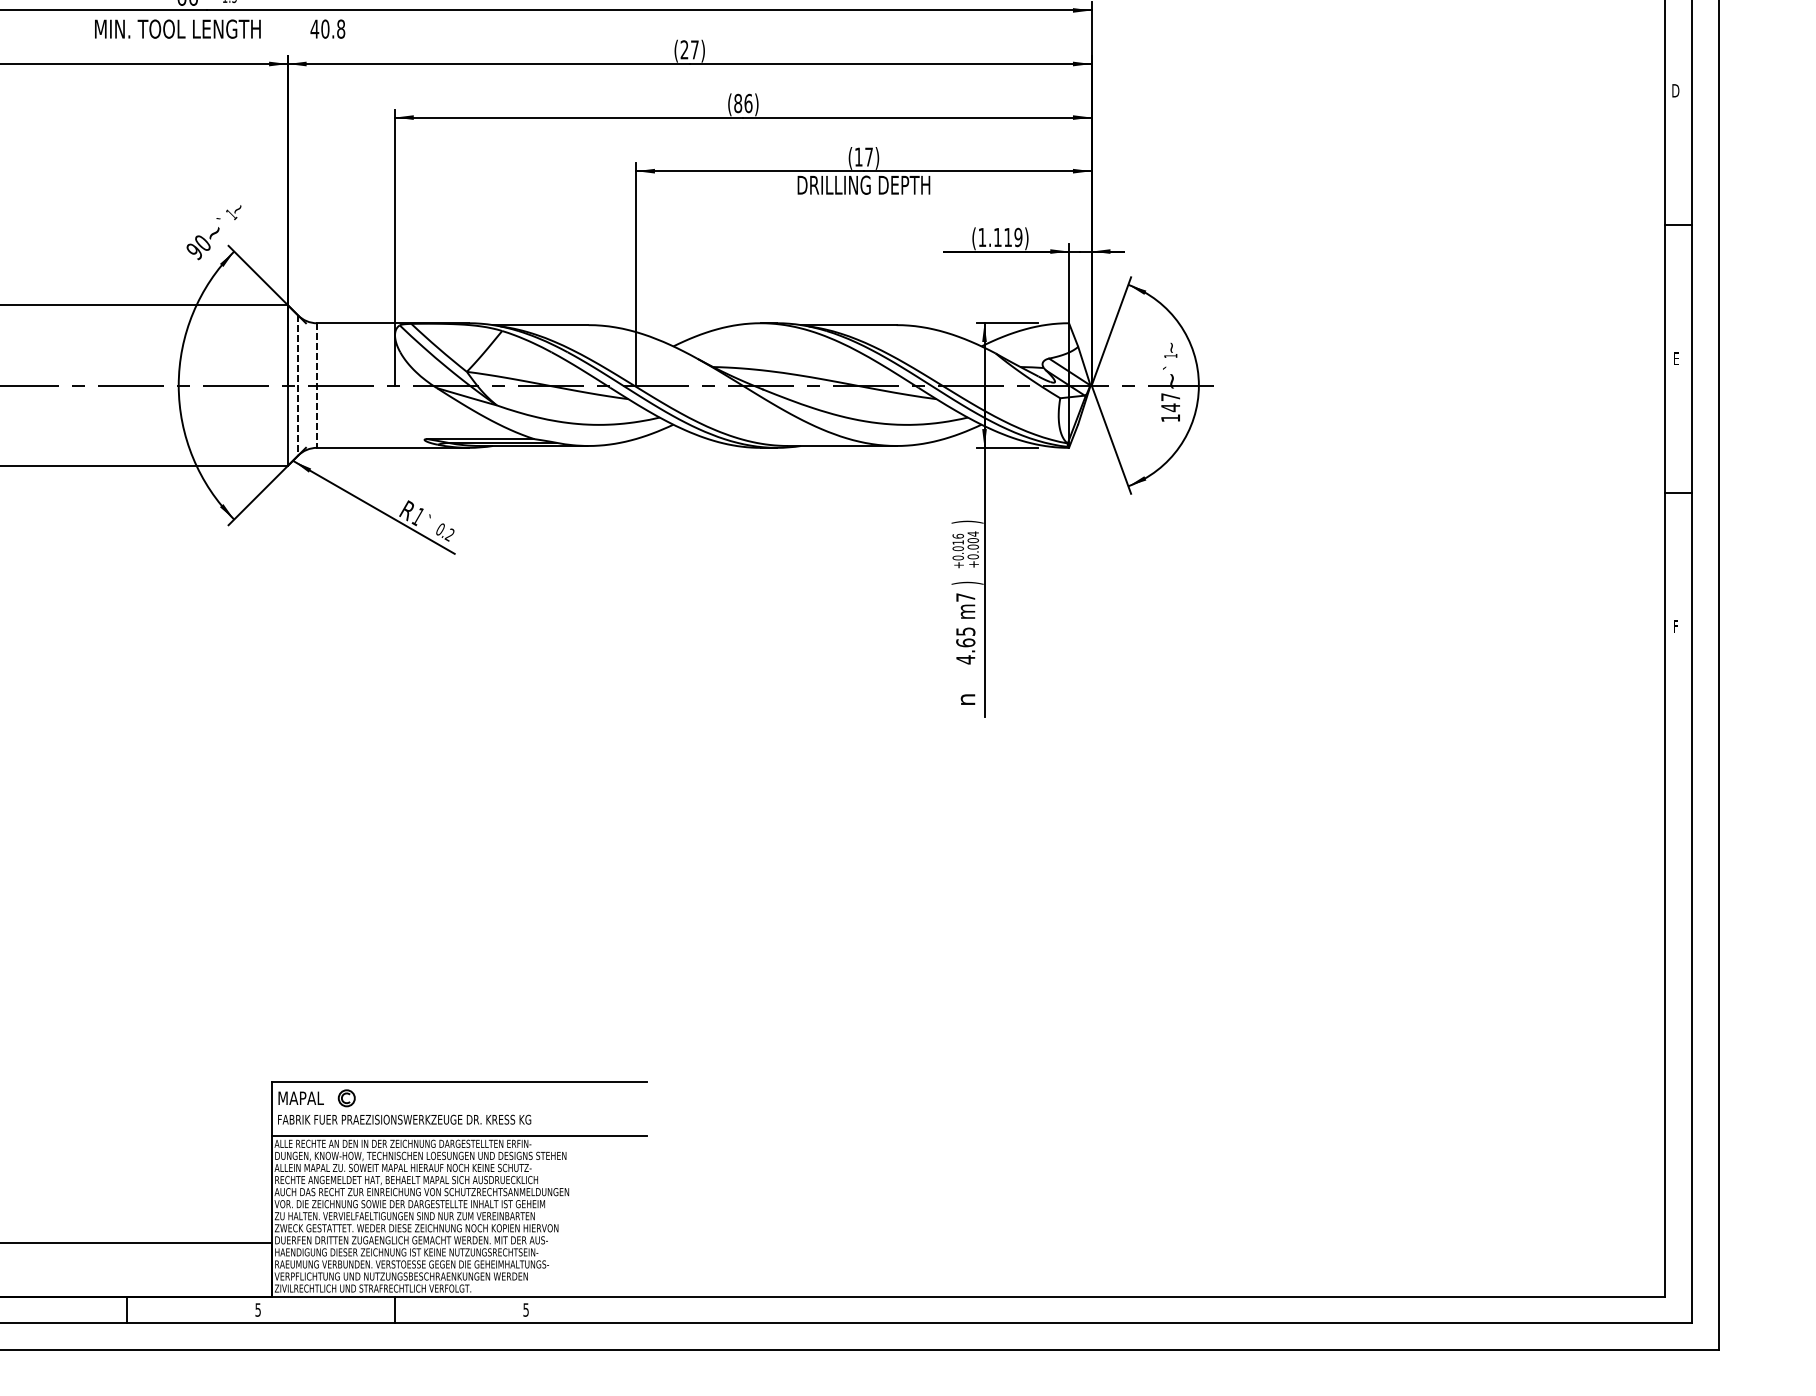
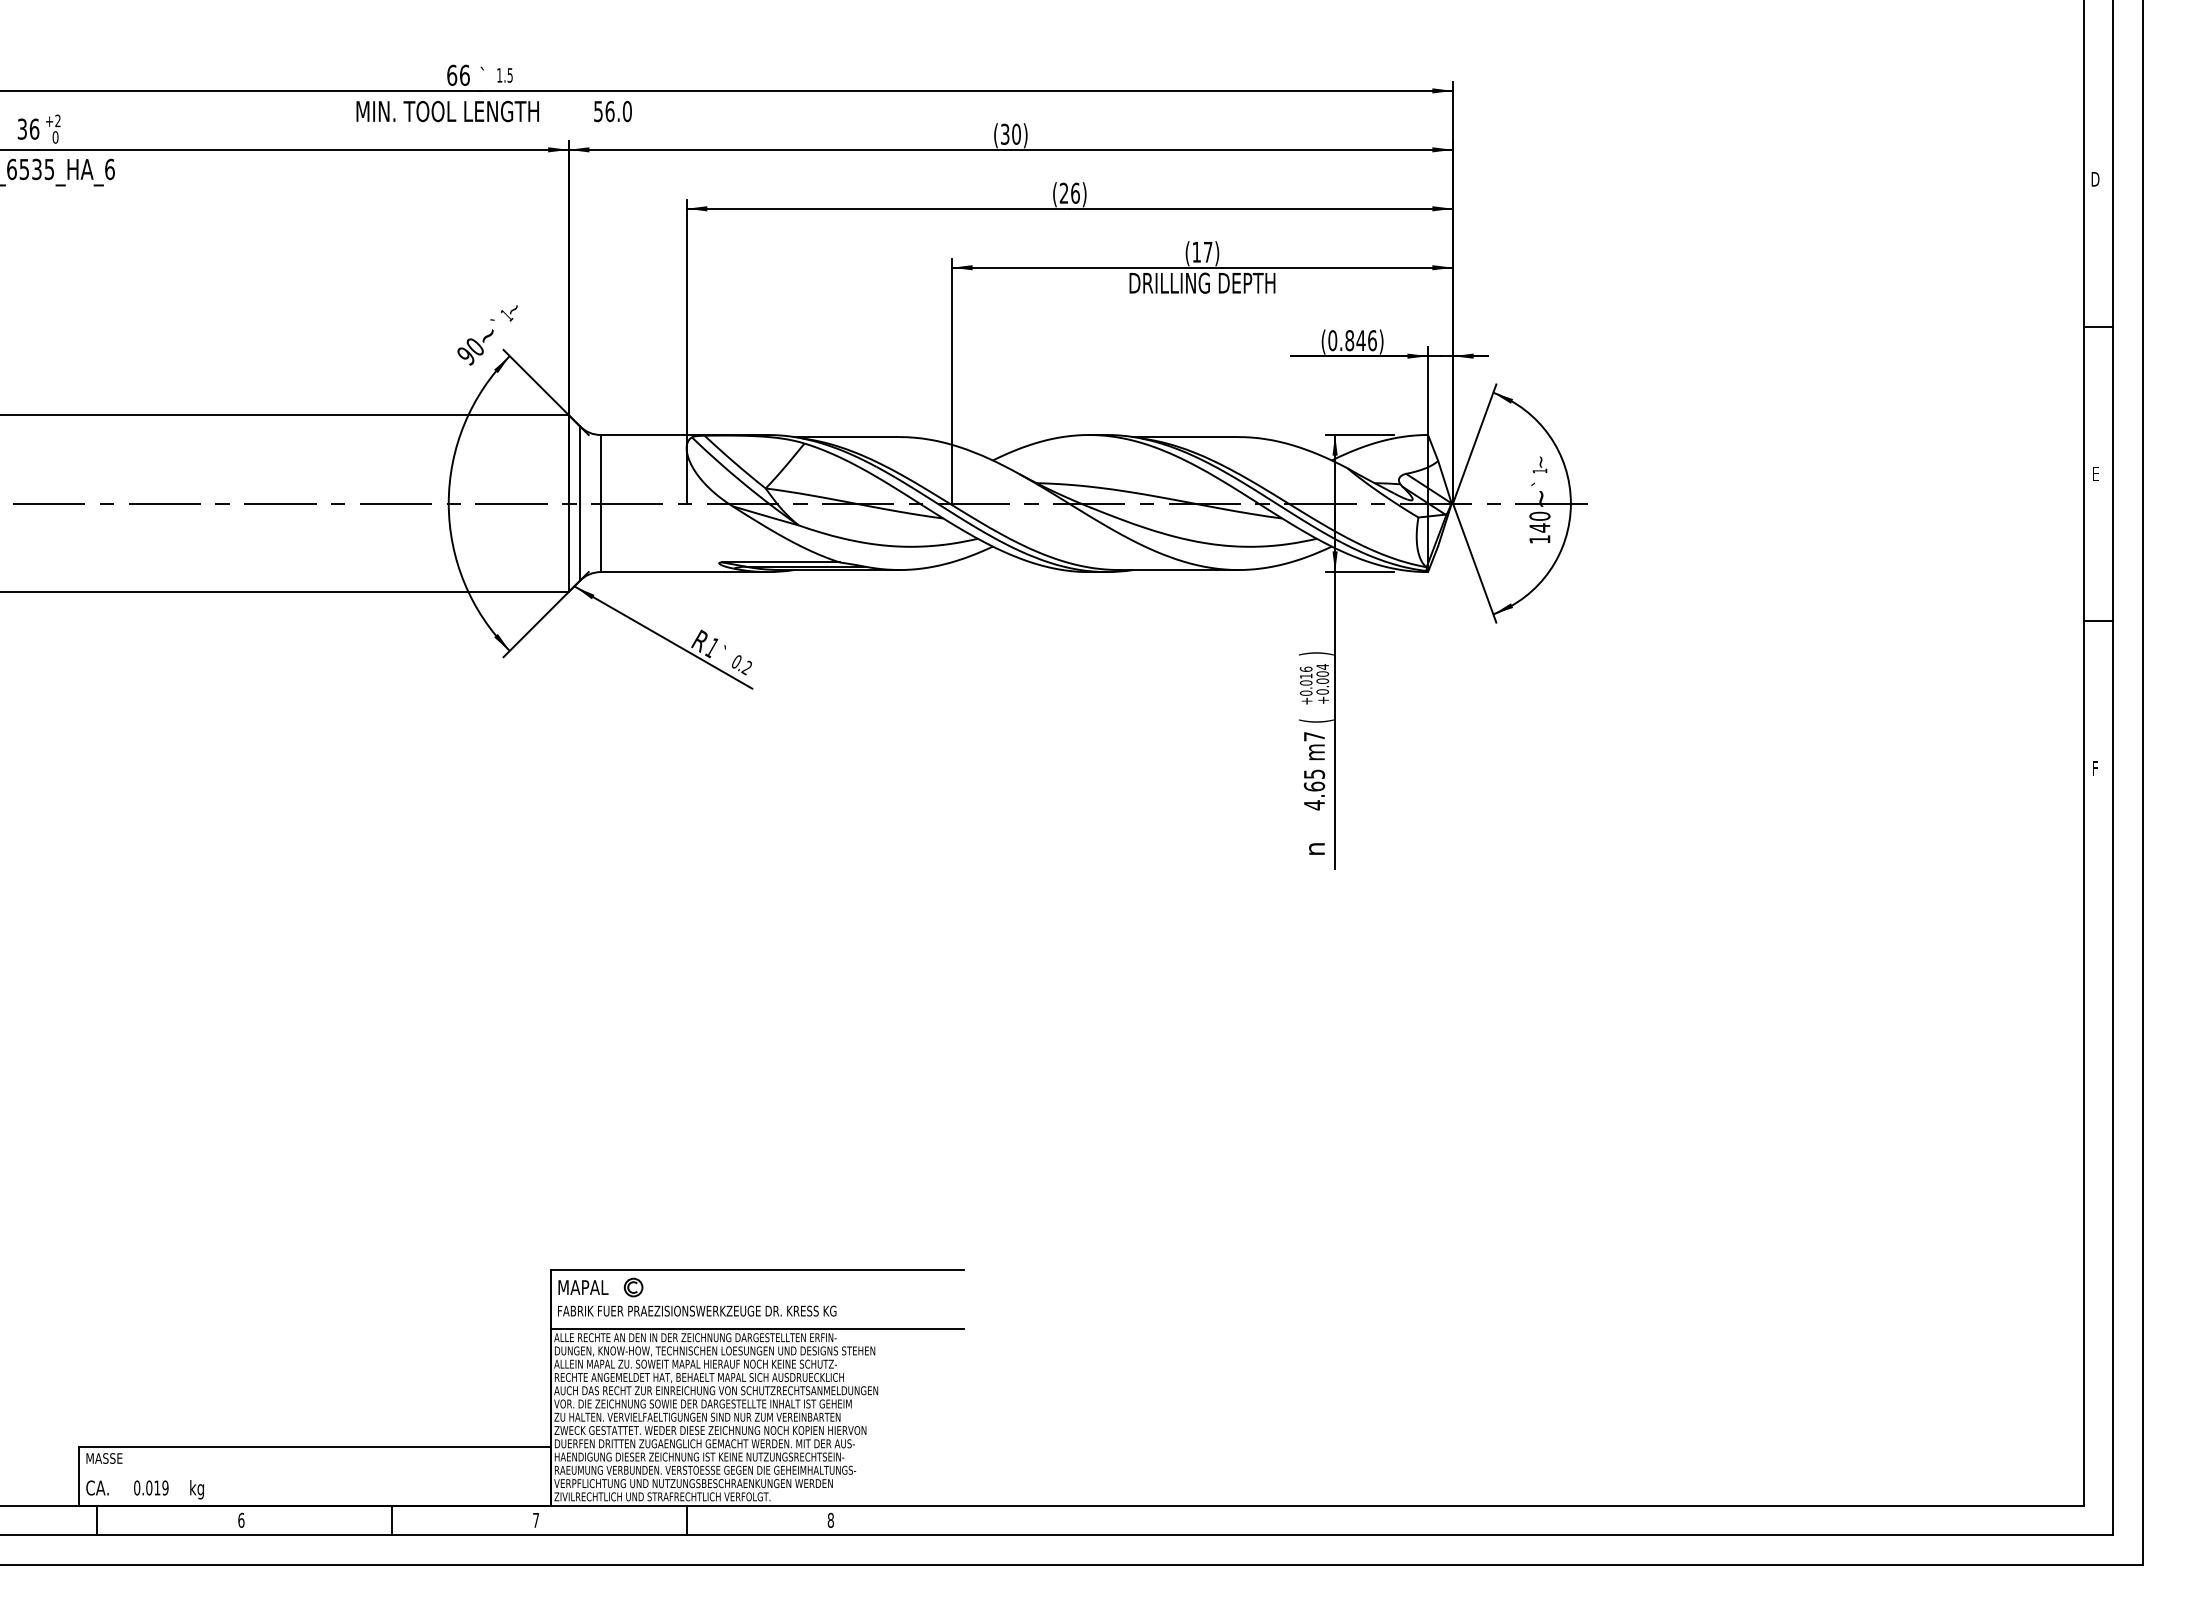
text: (327, 29) -> (612, 111), 40.8 -> 56.0
text: (689, 49) -> (1010, 133), (27) -> (30)
text: (737, 102) -> (1063, 192), (86) -> (26)
text: (1000, 237) -> (1352, 340), (1.119) -> (0.846)
line: (316, 385) -> (600, 503), dashed -> solid
line: (298, 386) -> (580, 504), dashed -> solid
text: (1170, 396) -> (1539, 515), 147 -> 140
text: (966, 582) -> (1315, 720), ) -> (
text: (525, 1309) -> (830, 1519), 5 -> 8
text: (258, 1310) -> (536, 1520), 5 -> 7

